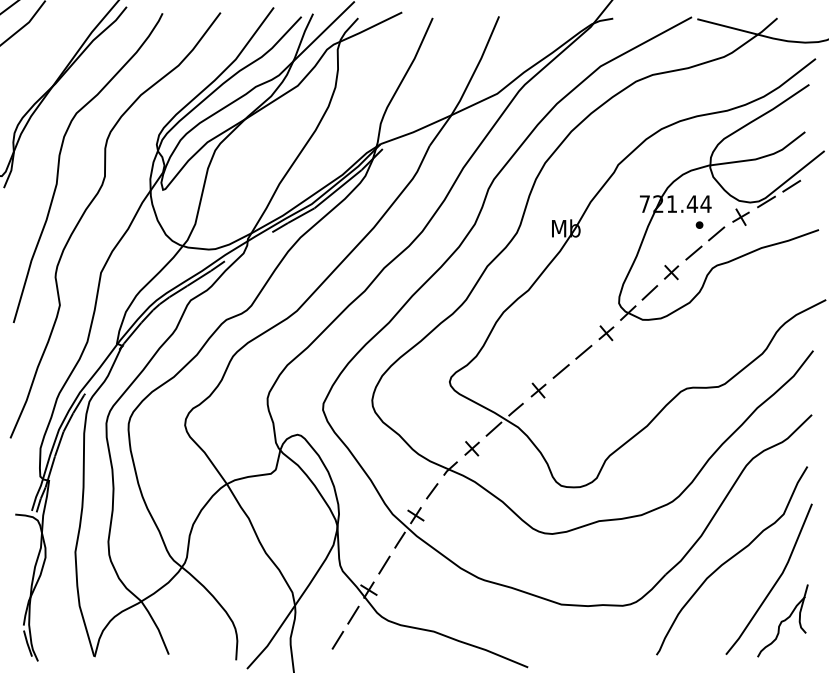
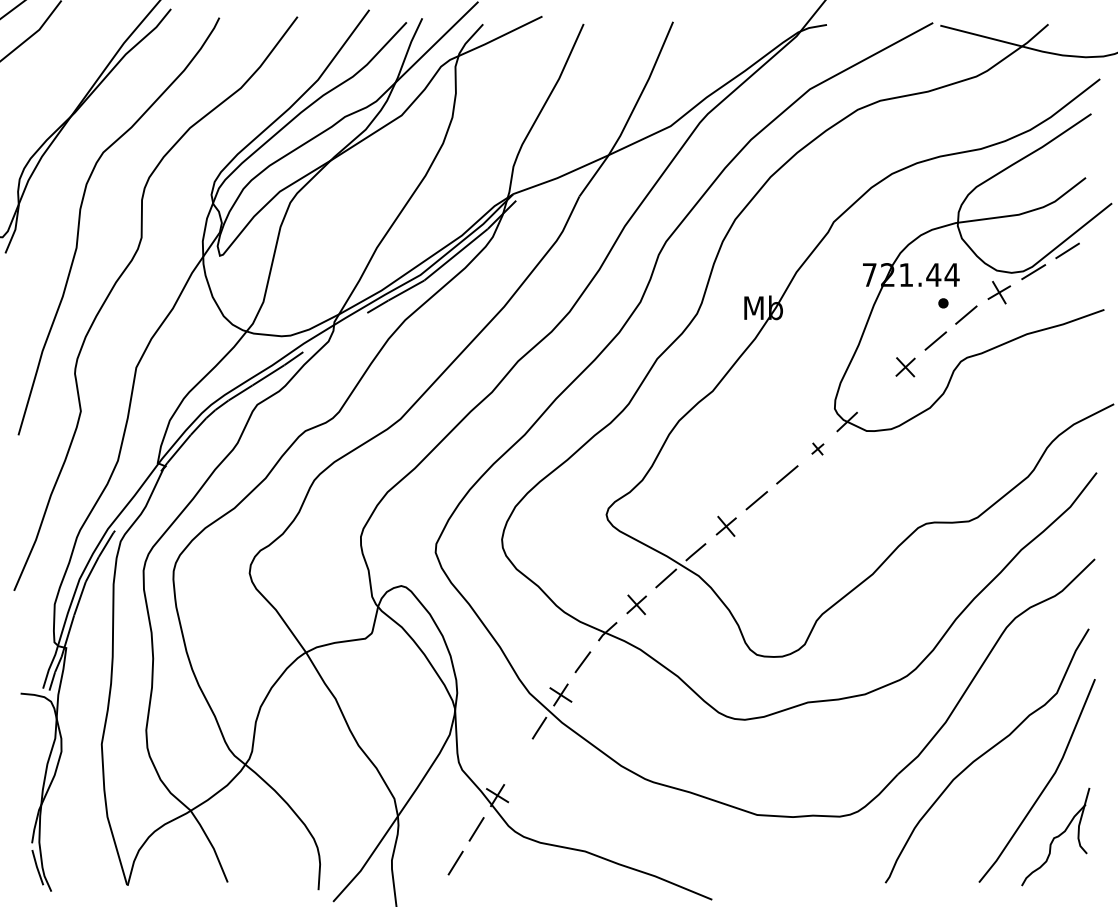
line: (649, 292) -> (876, 394), removed
part: (606, 332) -> (817, 448), size x0.6
line: (384, 564) -> (518, 761), removed

